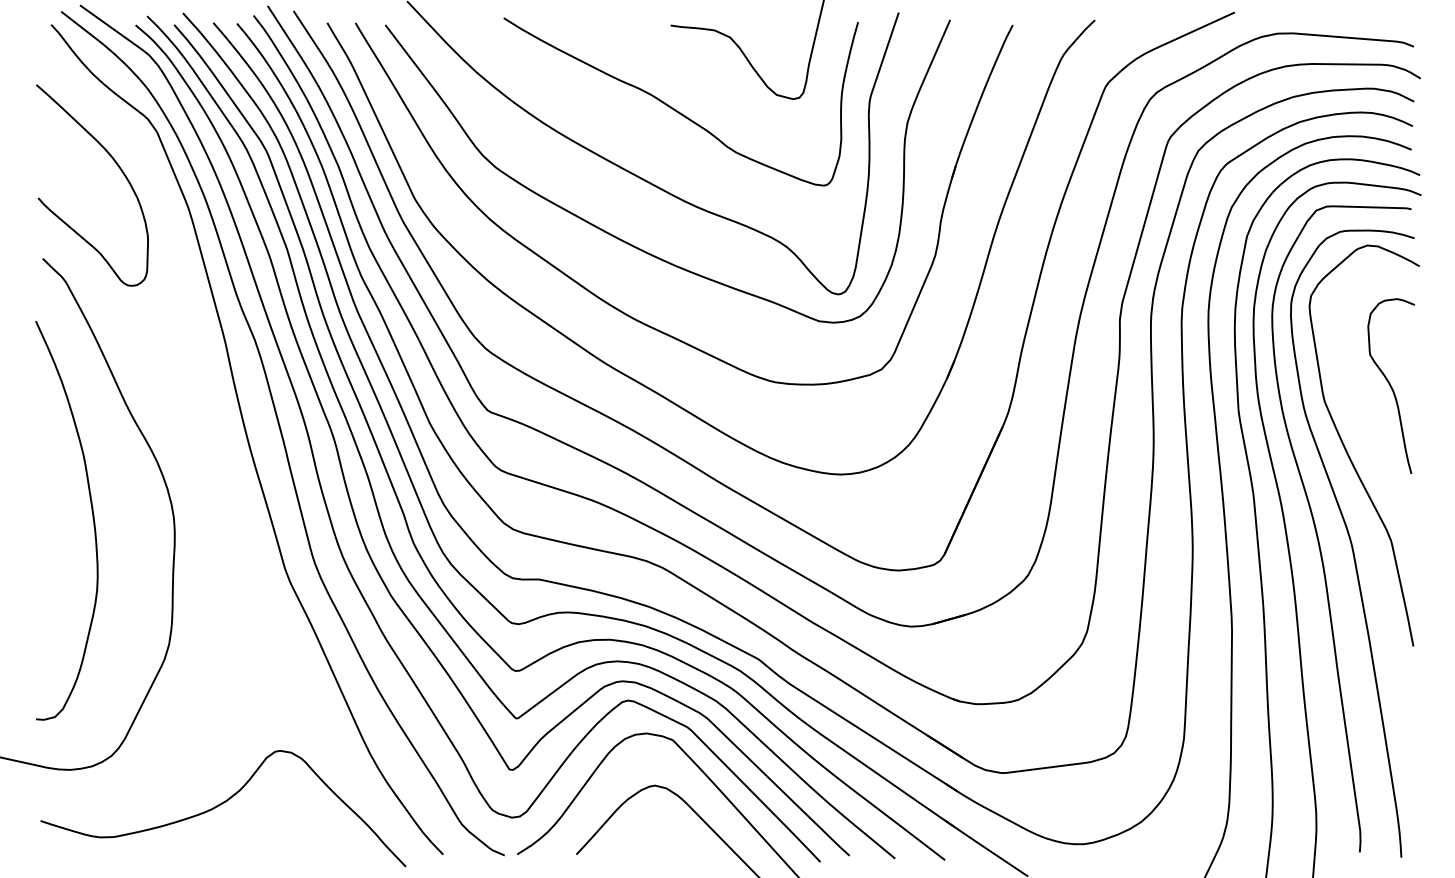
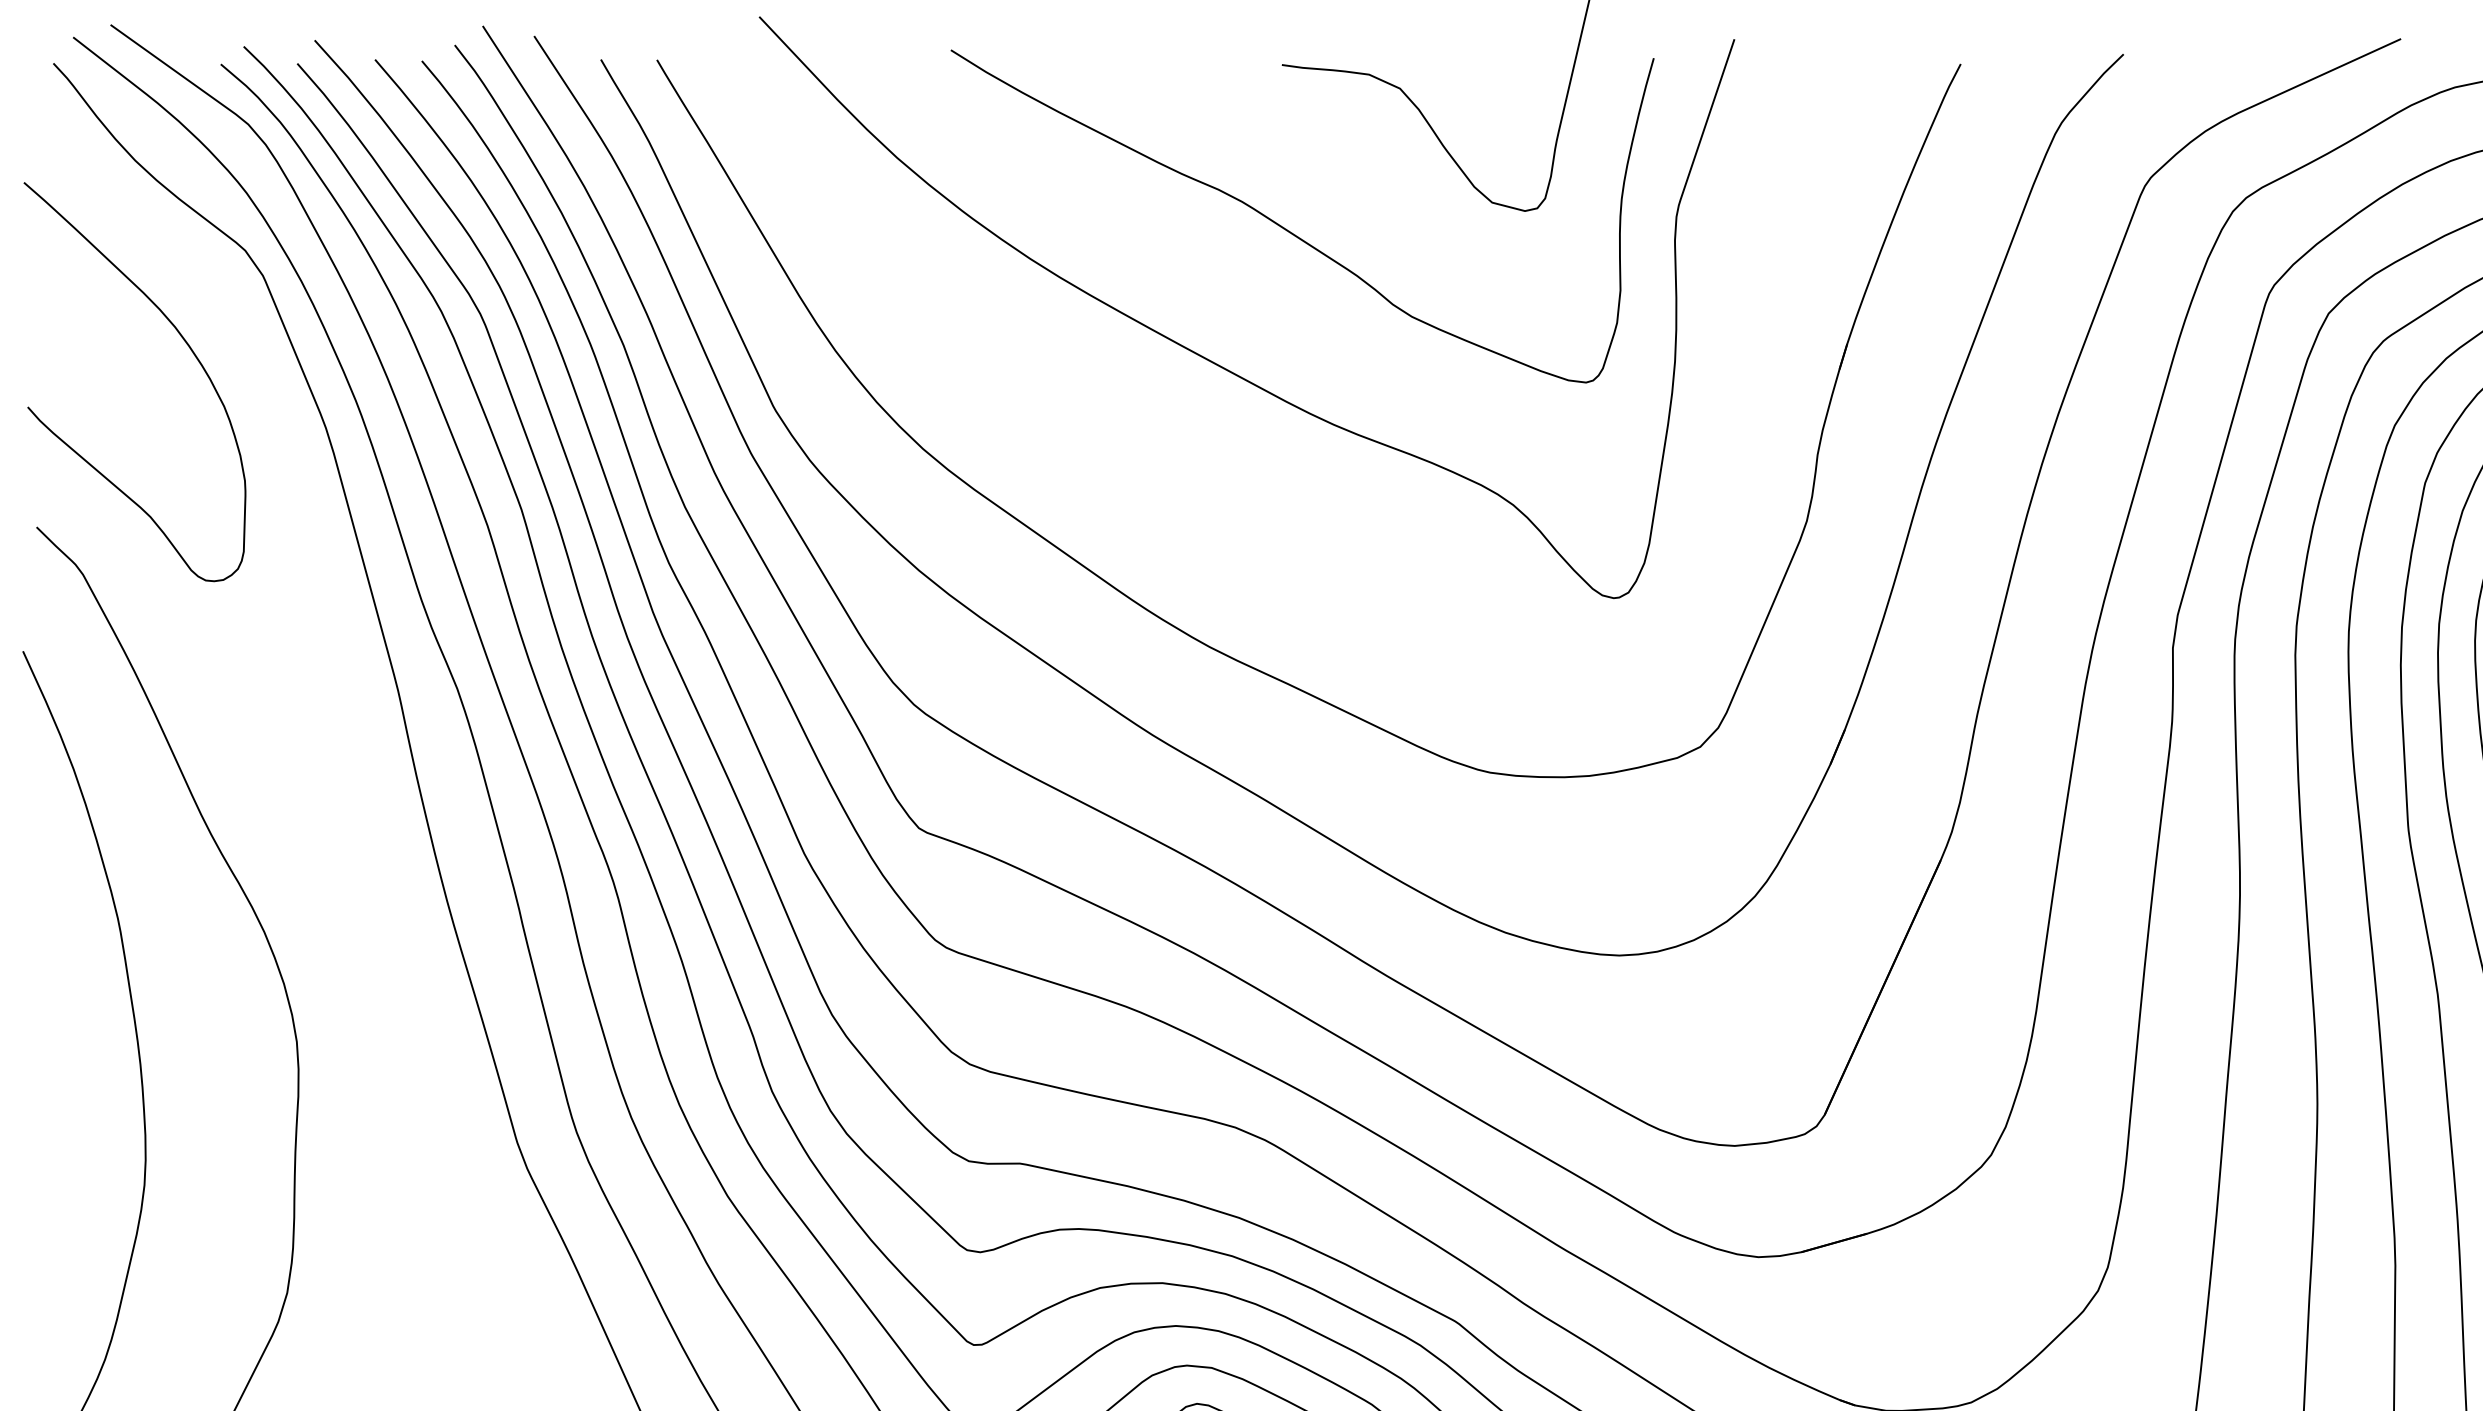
curve: (630, 243) -> (1202, 497), removed

